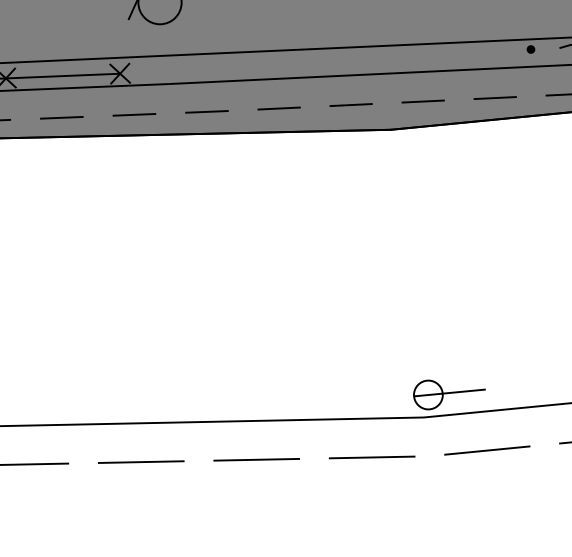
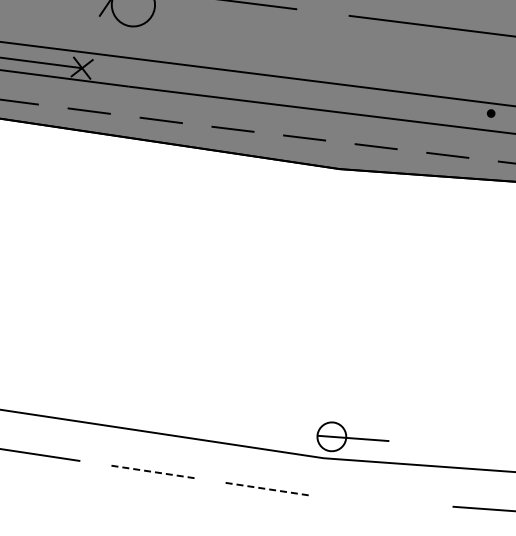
line: (487, 450) -> (380, 501), removed
line: (371, 457) -> (265, 488), solid -> dashed
line: (256, 459) -> (151, 471), solid -> dashed

